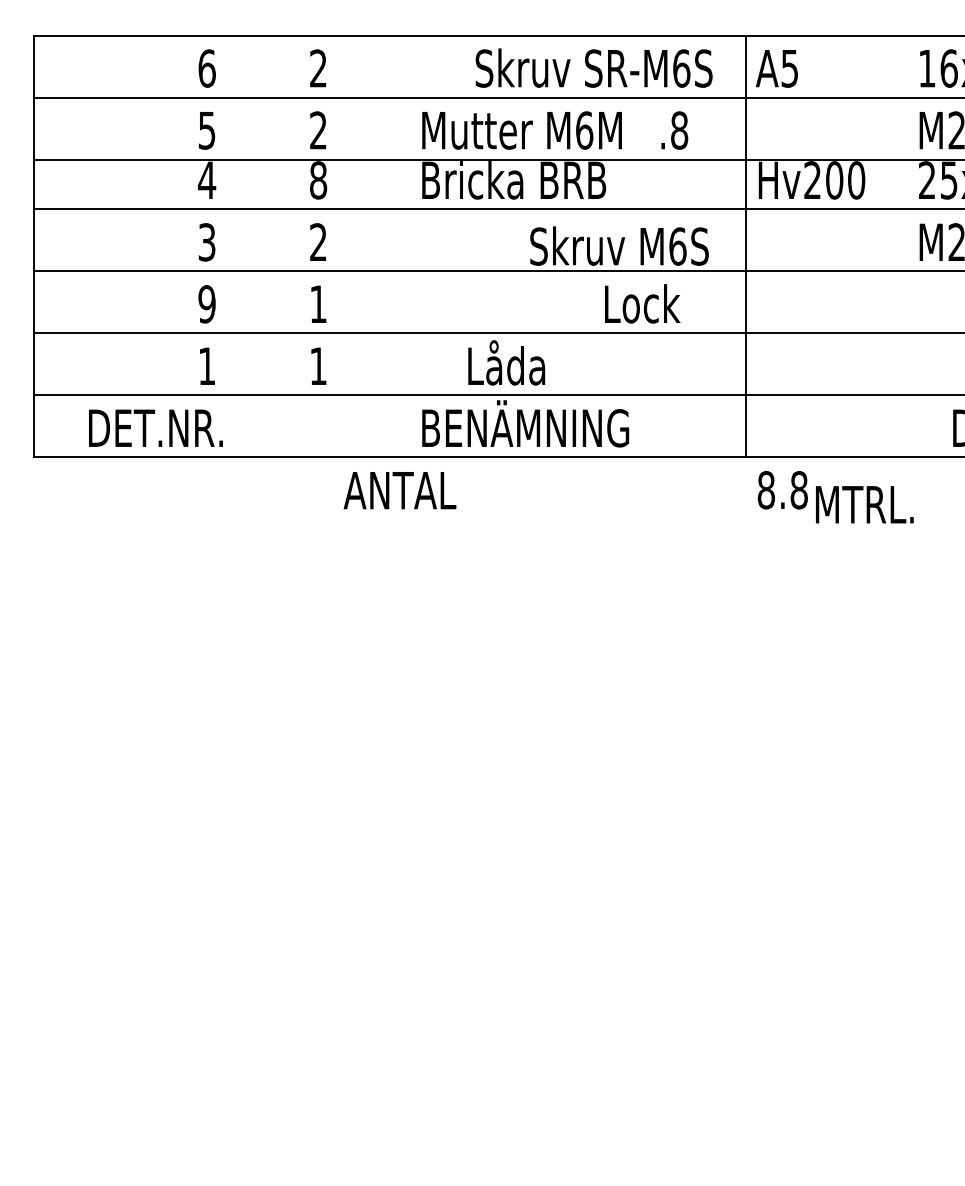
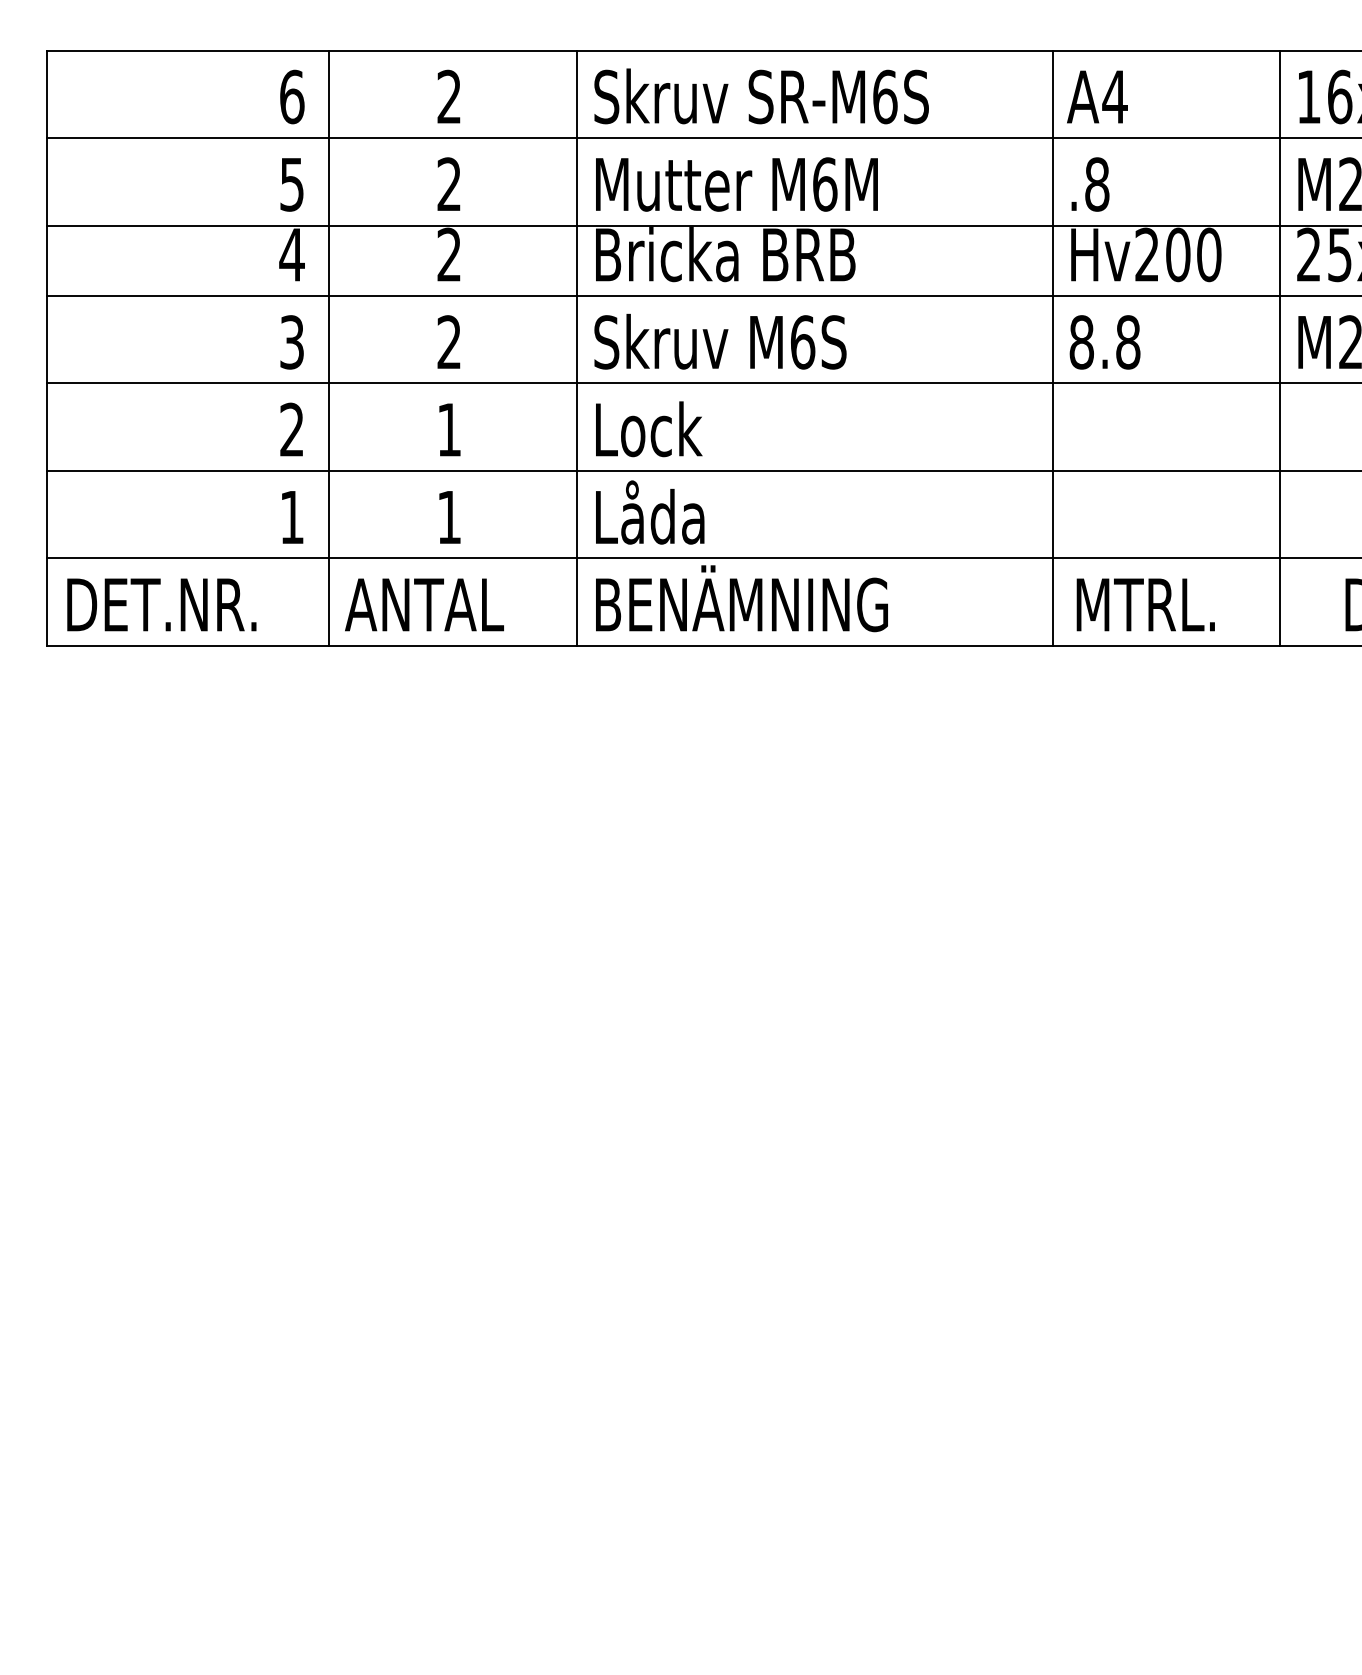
text: (594, 68) -> (761, 96), moved
text: (789, 68) -> (1114, 97), A5 -> A4
text: (674, 130) -> (1090, 184), moved
text: (318, 180) -> (449, 254), 8 -> 2
line: (233, 245) -> (329, 347), added
line: (409, 245) -> (577, 347), added
text: (619, 245) -> (720, 341), moved
line: (906, 245) -> (1279, 347), added
text: (206, 304) -> (291, 429), 9 -> 2
text: (642, 304) -> (649, 429), moved
text: (506, 362) -> (650, 512), moved
text: (155, 427) -> (161, 604), moved
text: (399, 490) -> (424, 604), moved
text: (782, 490) -> (1104, 342), moved
text: (864, 504) -> (1145, 604), moved

